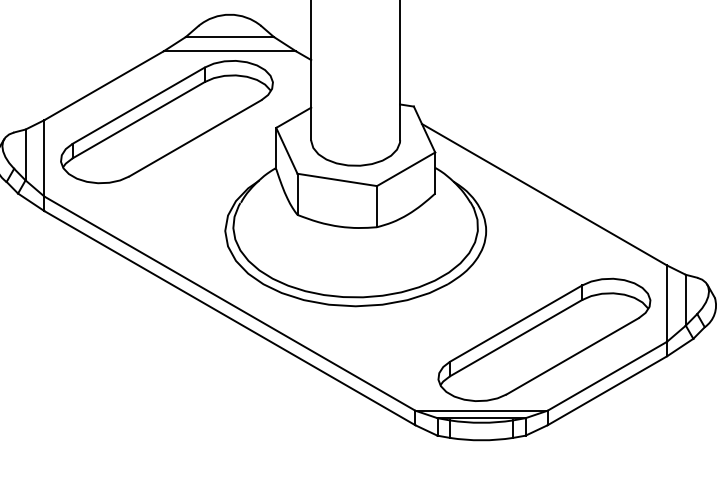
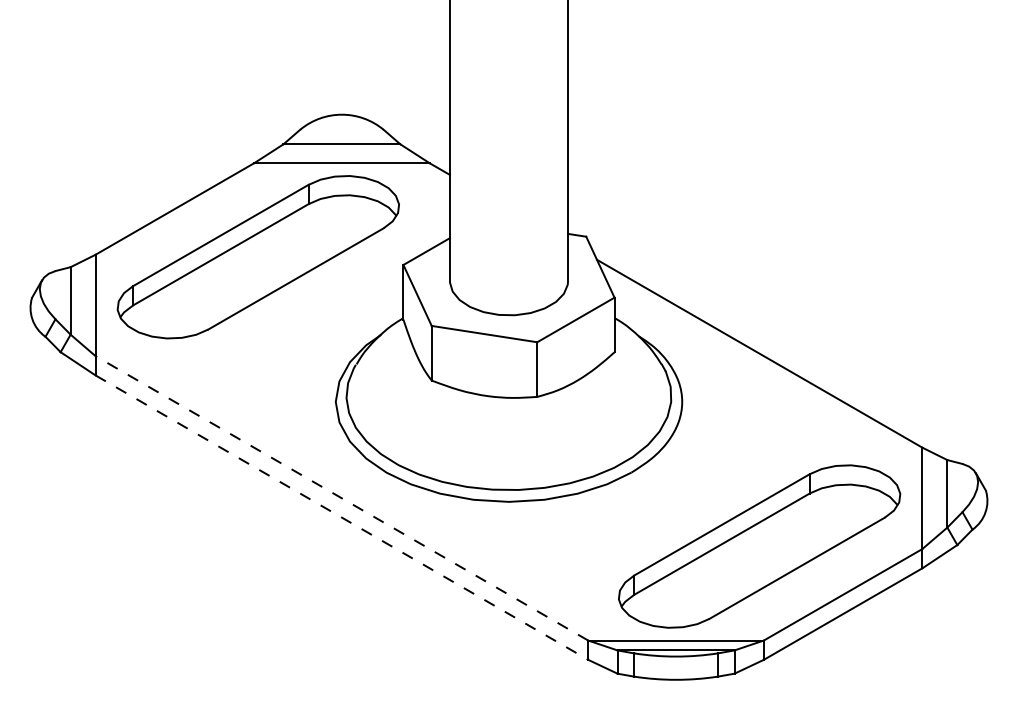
line: (229, 303) -> (341, 498), solid -> dashed
line: (230, 318) -> (342, 517), solid -> dashed

